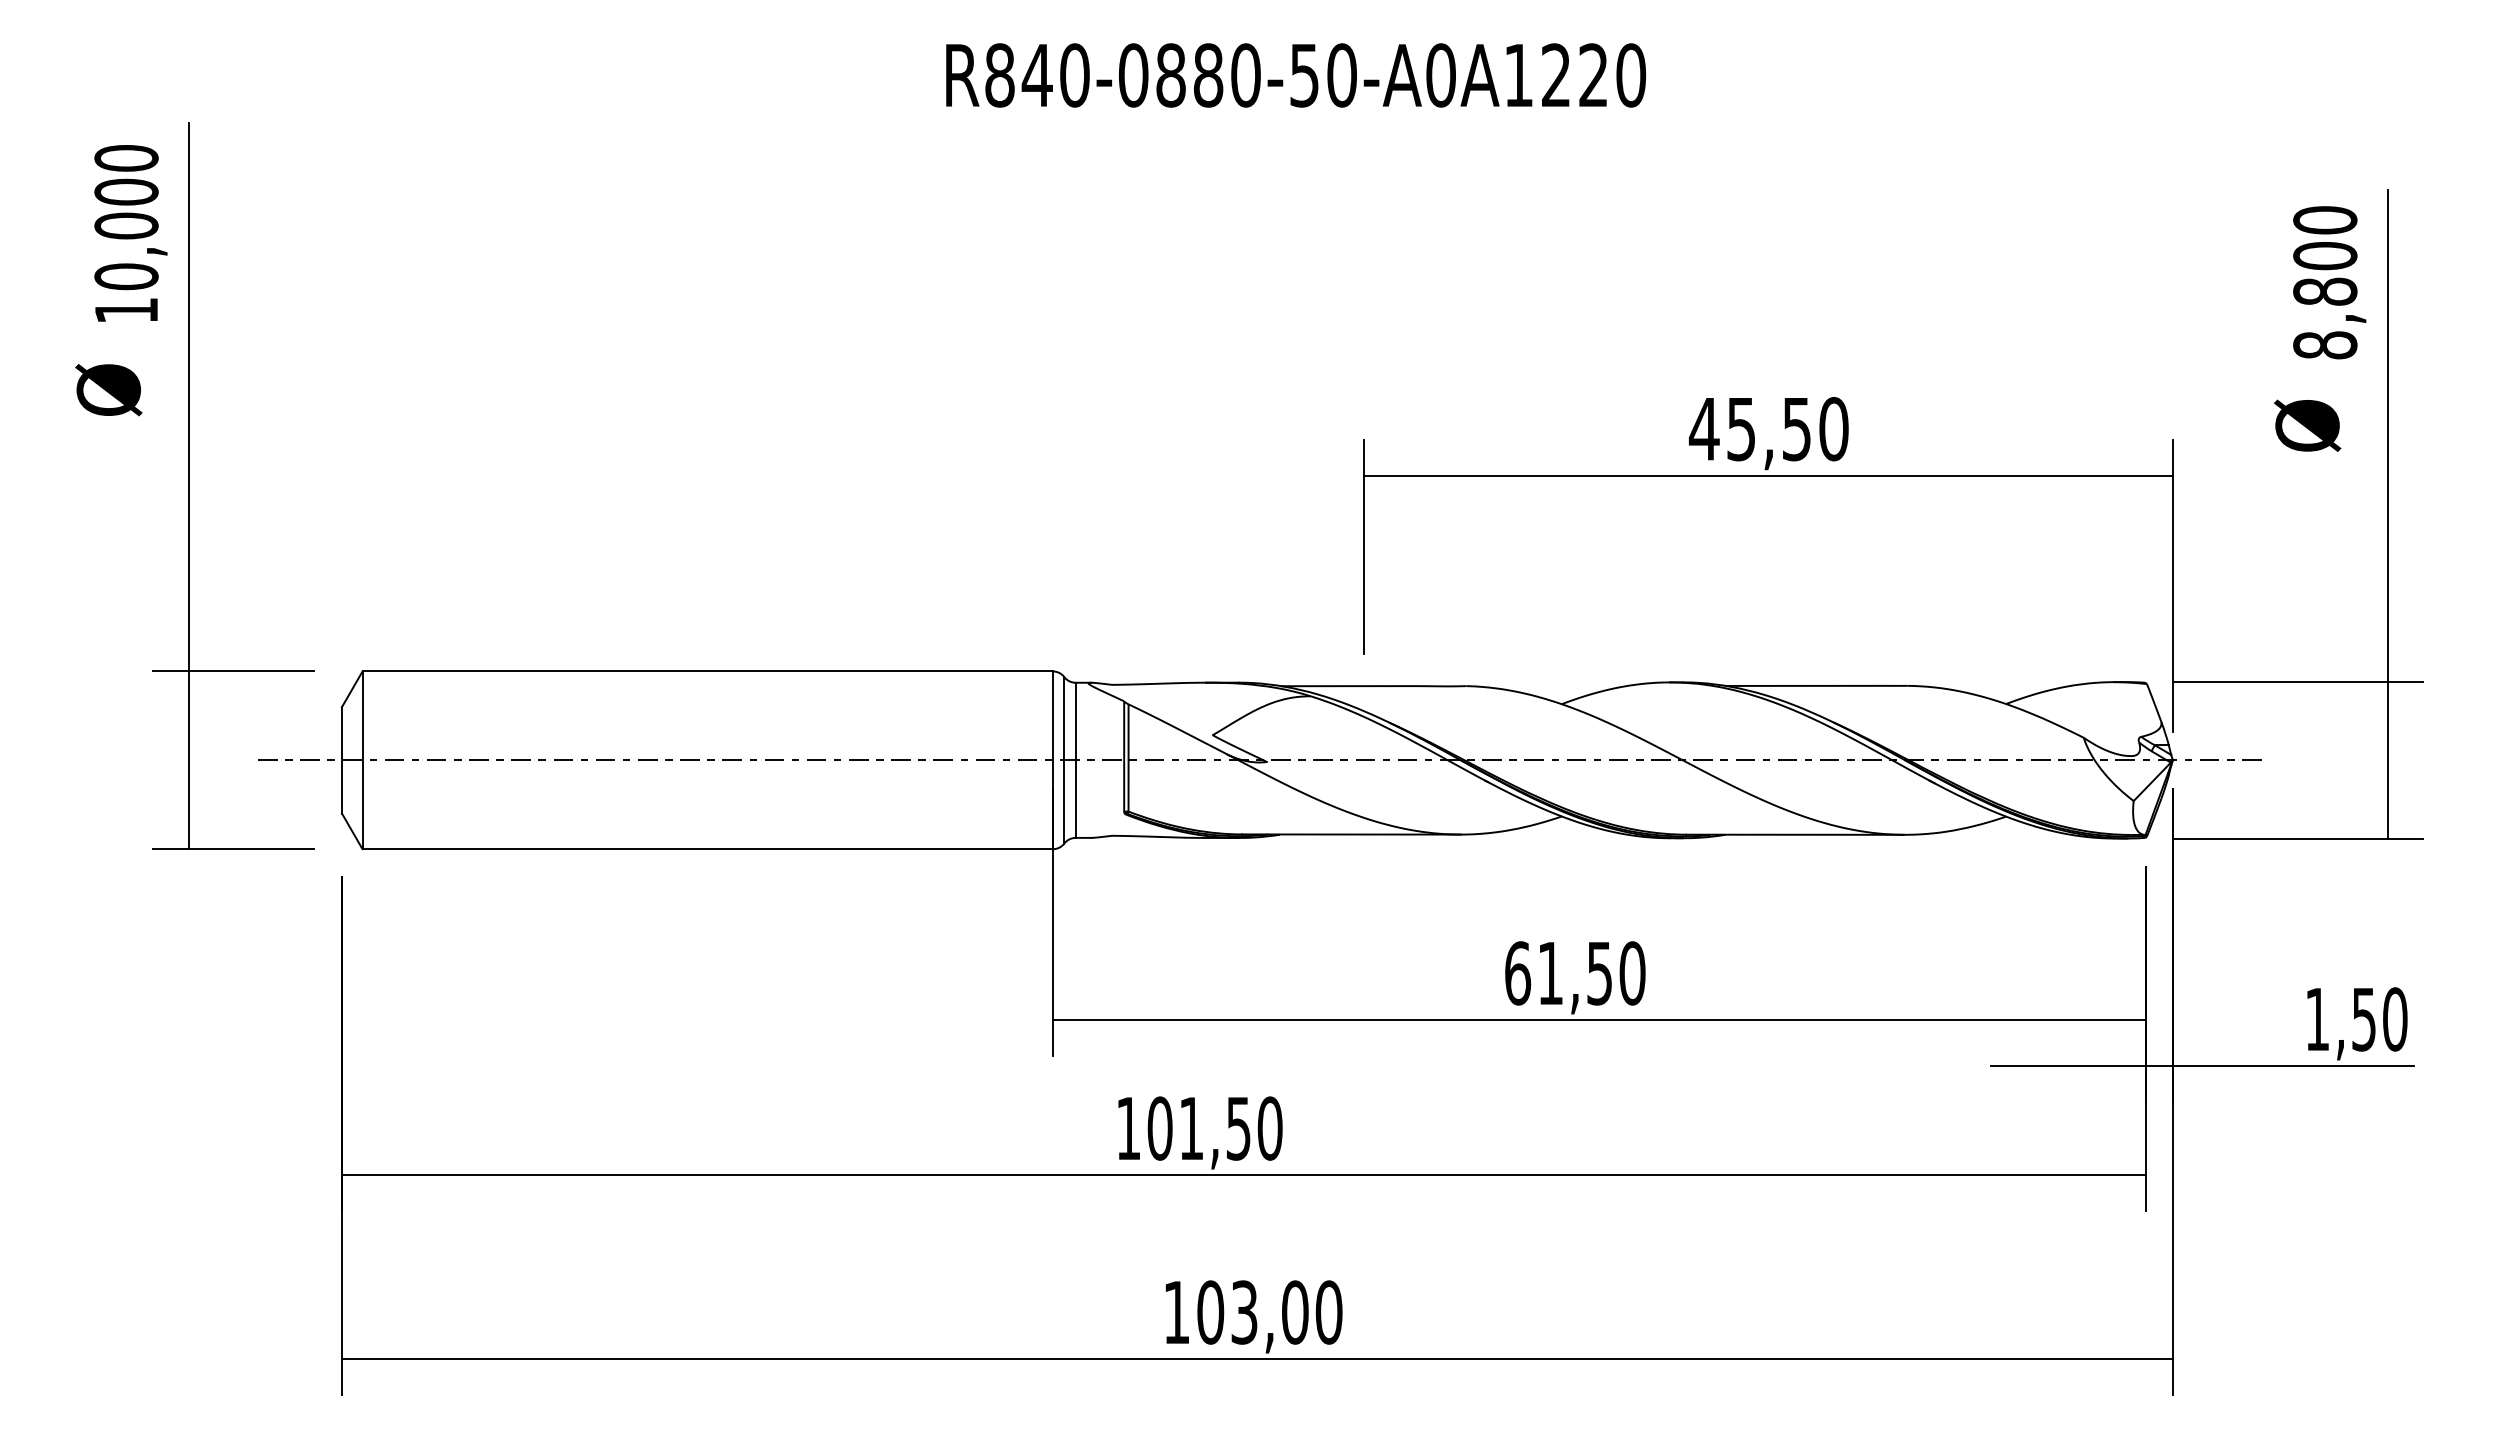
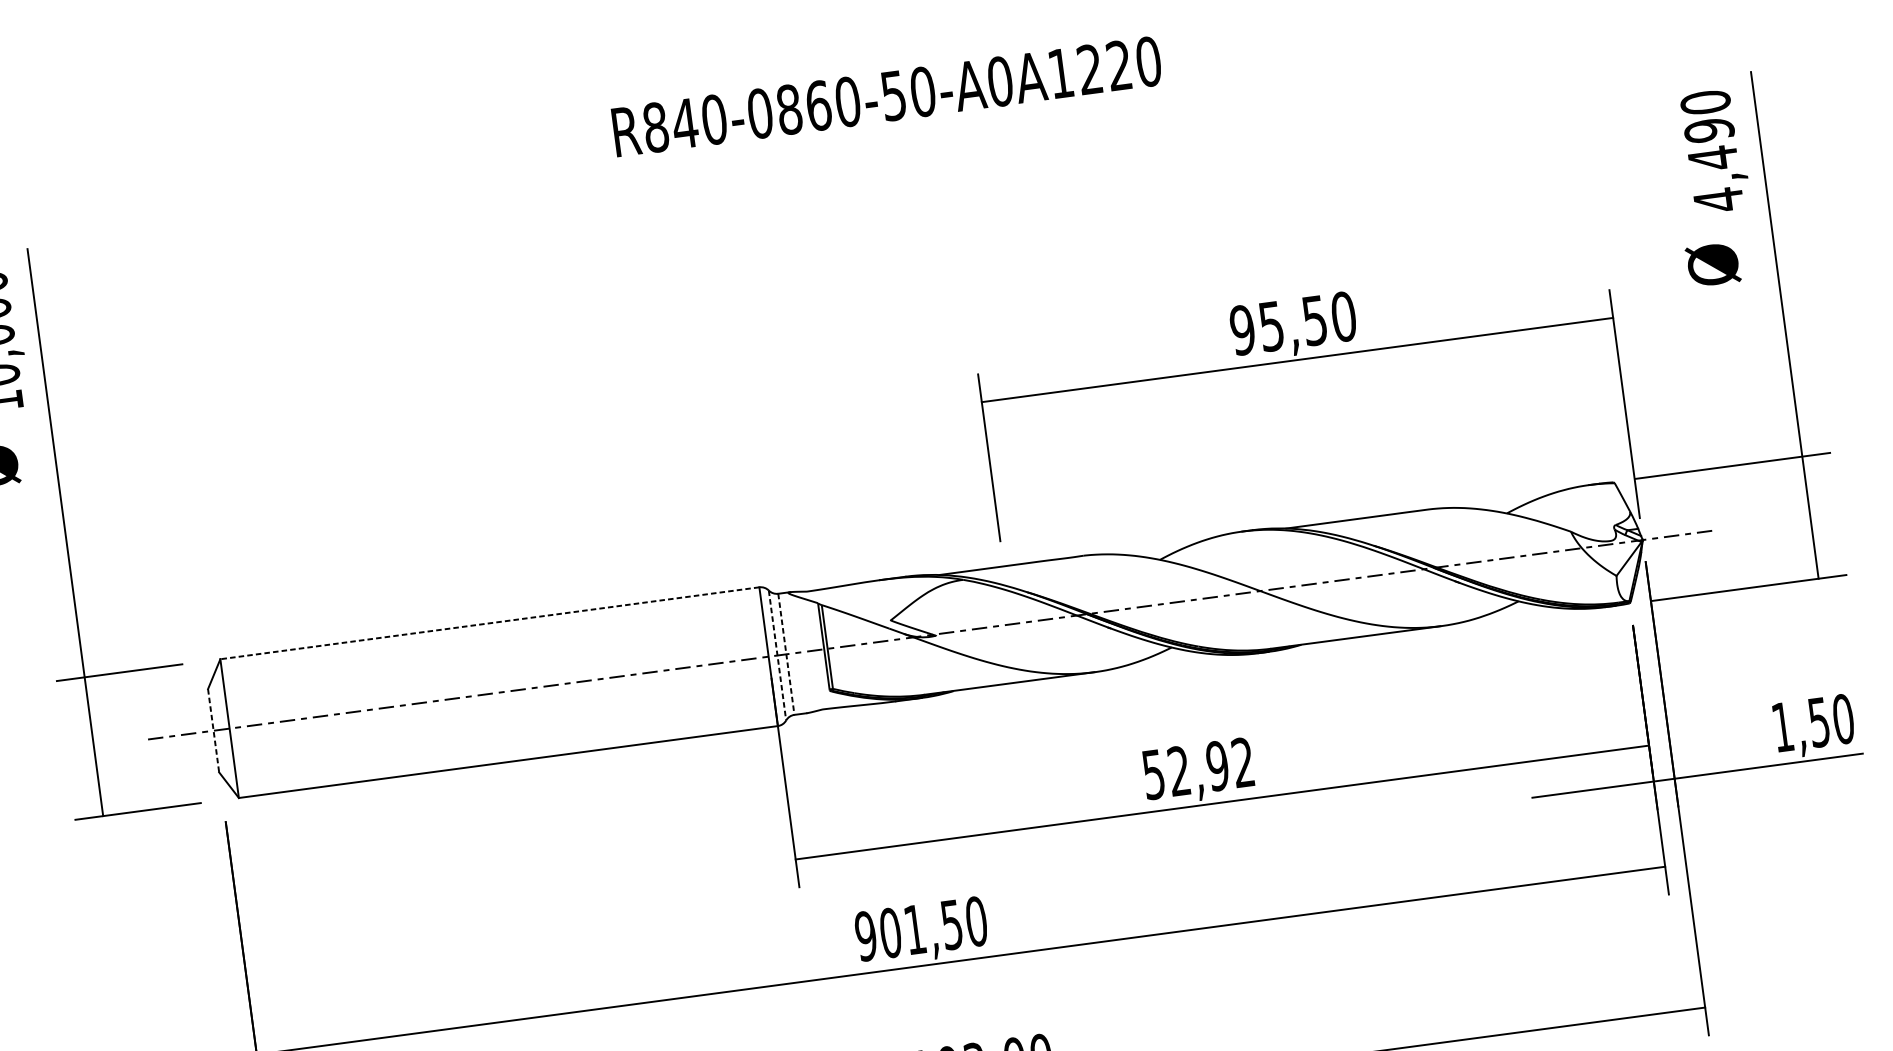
text: (1208, 75) -> (818, 105), R840-0880-50-A0A1220 -> R840-0860-50-A0A1220
text: (2325, 301) -> (1714, 165), 8,800 -> 4,490
text: (1703, 429) -> (1242, 330), 45,50 -> 95,50
line: (707, 671) -> (489, 623), solid -> dashed
line: (342, 760) -> (213, 730), solid -> dashed
line: (1064, 760) -> (777, 655), solid -> dashed
line: (1075, 760) -> (786, 654), solid -> dashed
text: (1575, 973) -> (1198, 768), 61,50 -> 52,92
text: (1128, 1128) -> (865, 936), 101,50 -> 901,50

